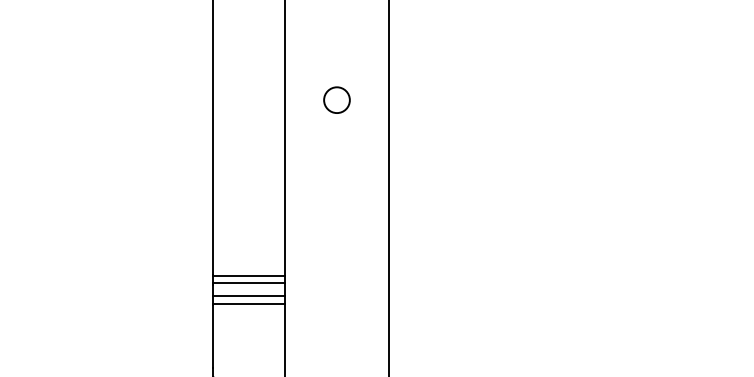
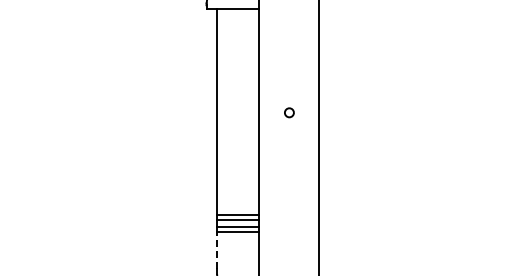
circle: (337, 99) -> (289, 112), size x0.6
line: (213, 336) -> (217, 250), solid -> dashed

